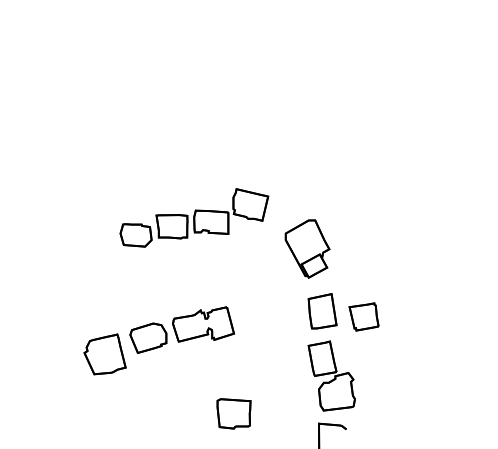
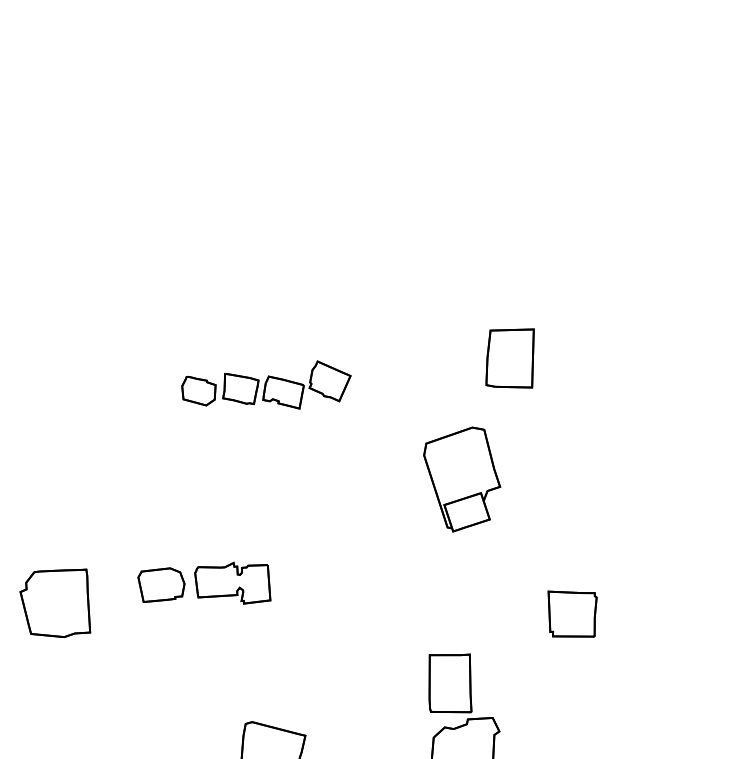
part: (194, 217) -> (266, 383), size x0.6
part: (322, 311) -> (511, 357), moved
part: (363, 316) -> (570, 613), moved
part: (181, 329) -> (204, 582), size x0.7

